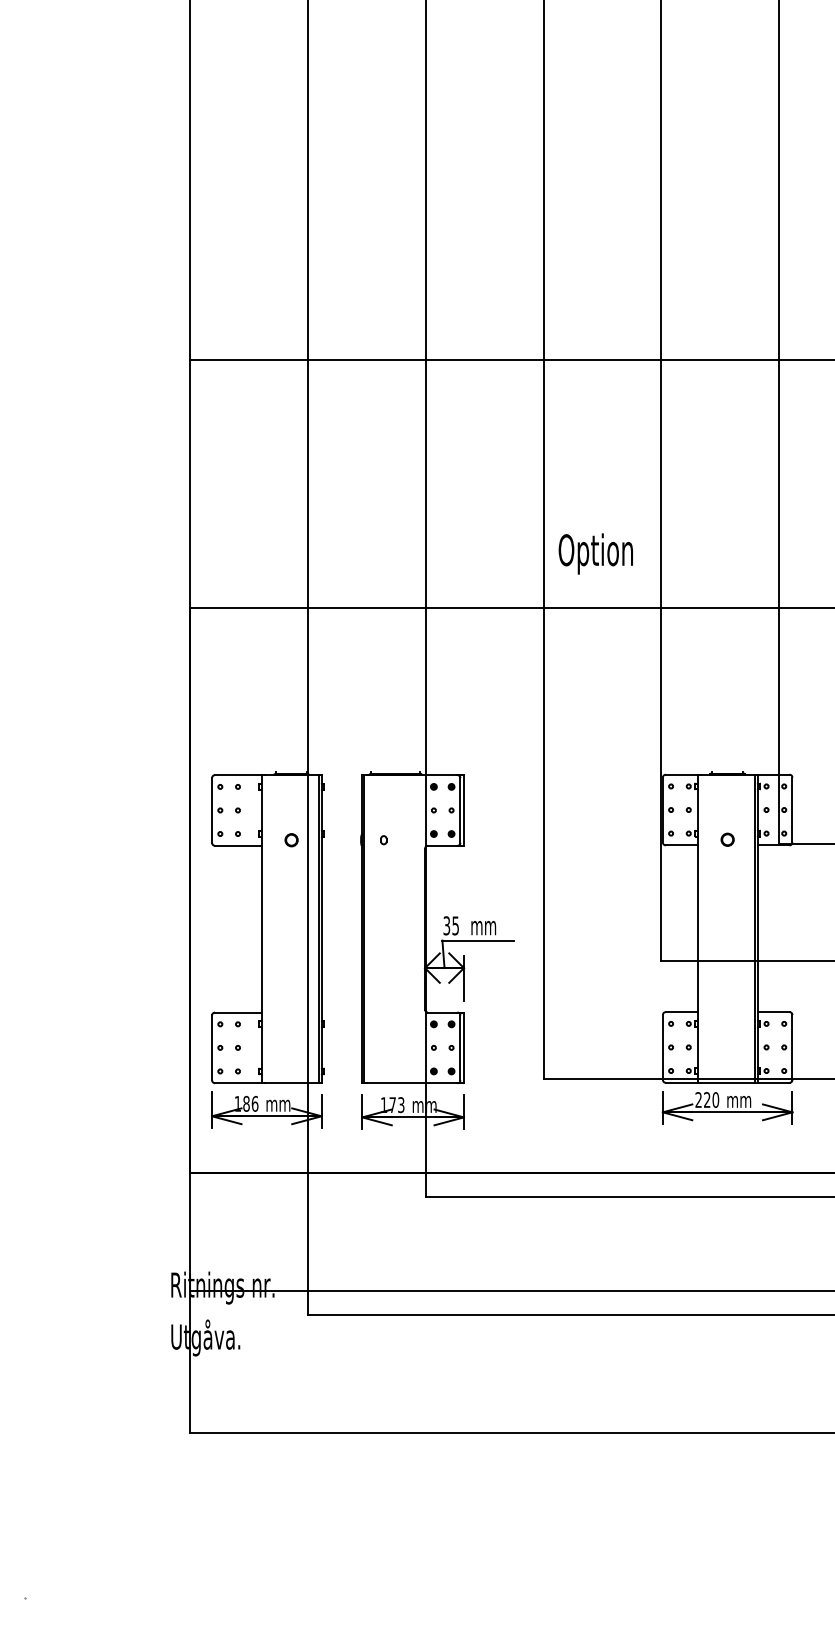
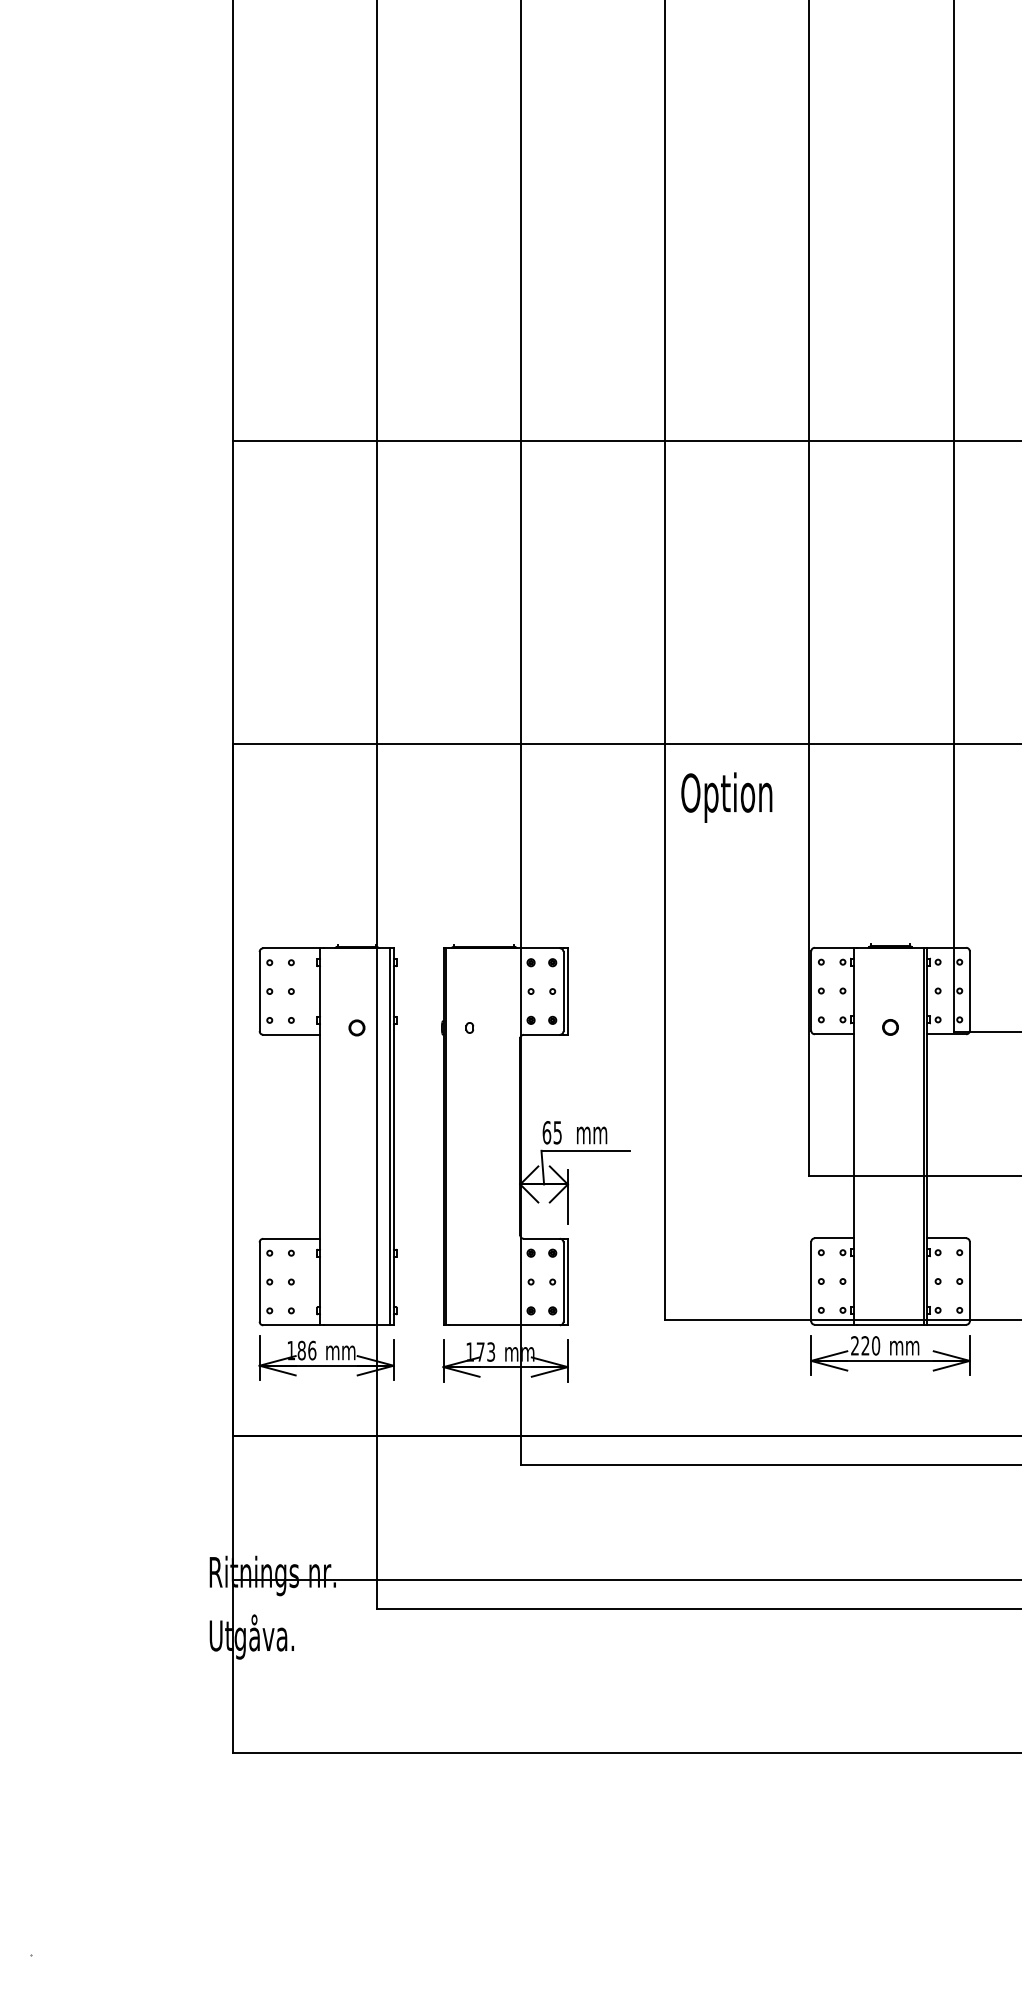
text: (595, 553) -> (726, 797), moved
text: (446, 925) -> (546, 1132), 35 -> 65

